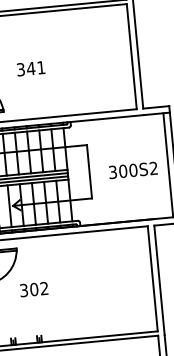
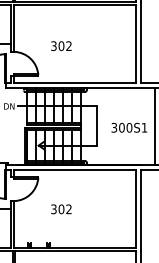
text: (35, 68) -> (64, 46), 341 -> 302
text: (153, 168) -> (144, 127), 300S2 -> 300S1
text: (34, 289) -> (61, 209), moved

